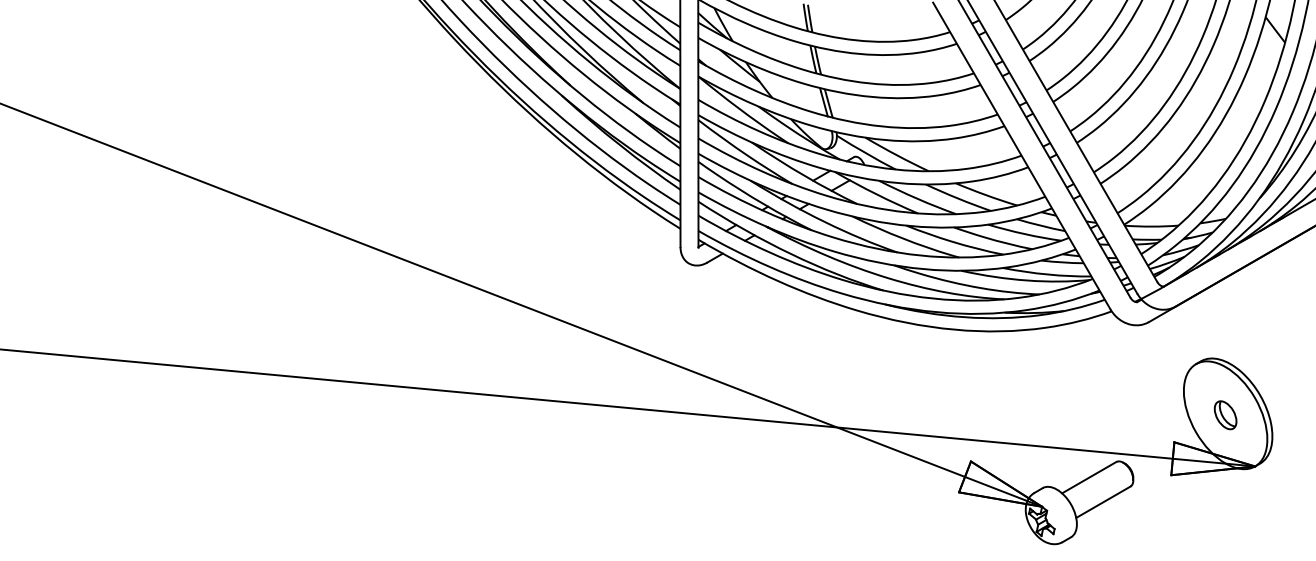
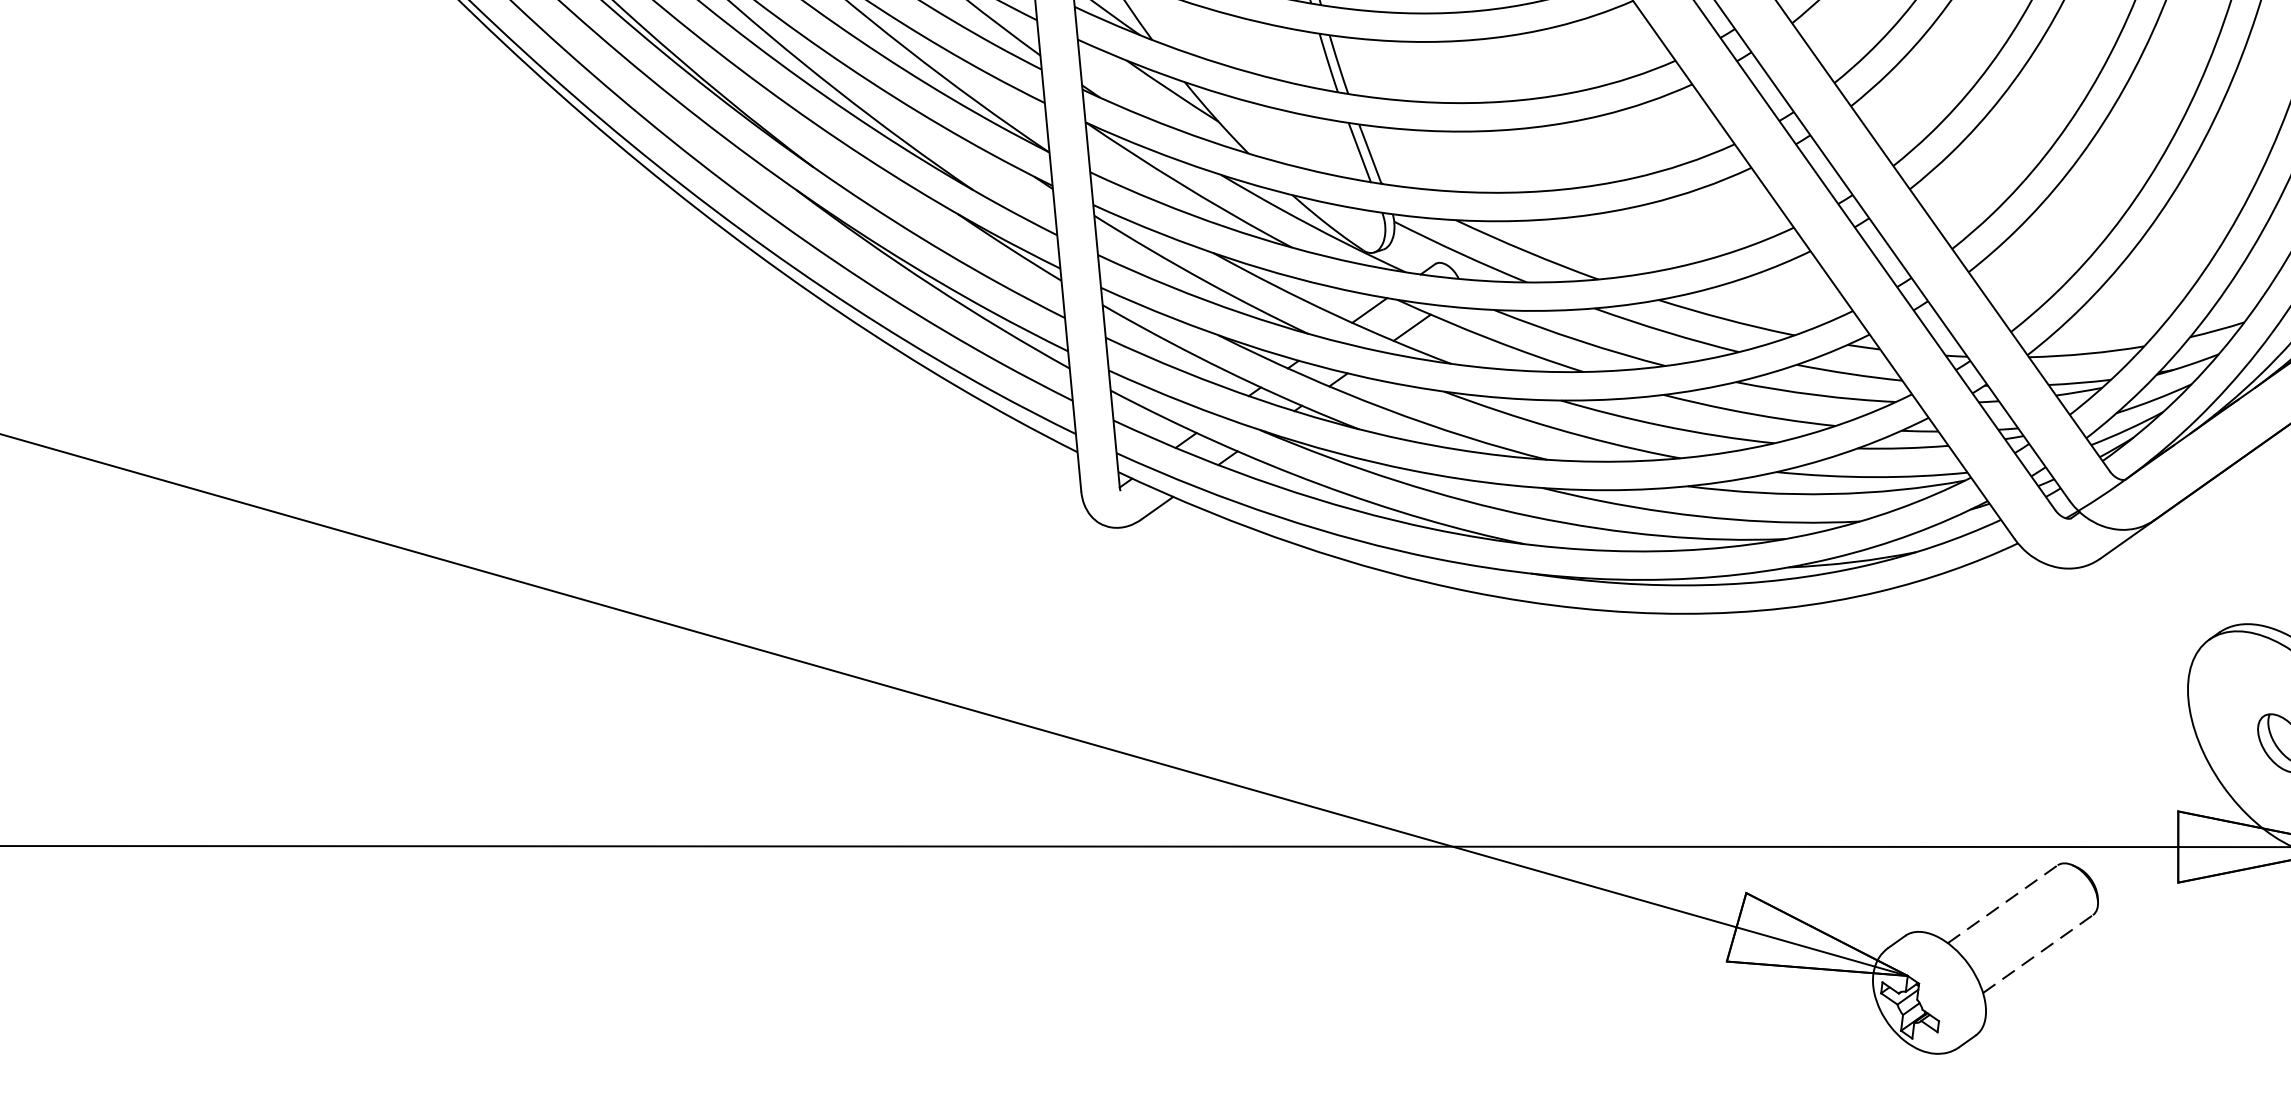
line: (1089, 477) -> (2003, 903), solid -> dashed
line: (1103, 502) -> (2038, 954), solid -> dashed

